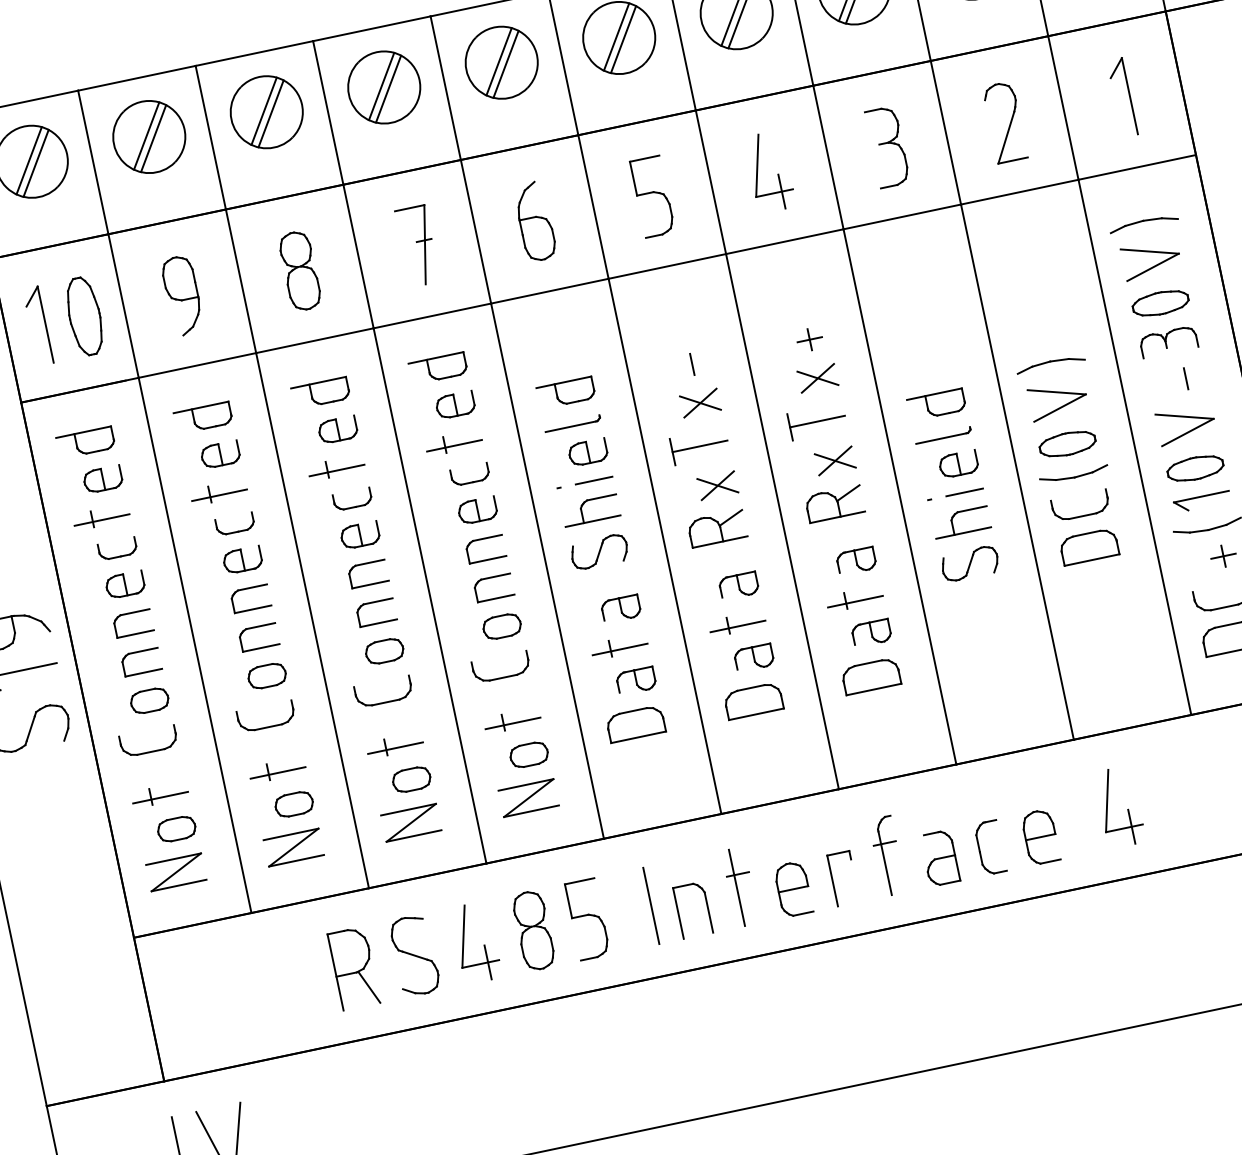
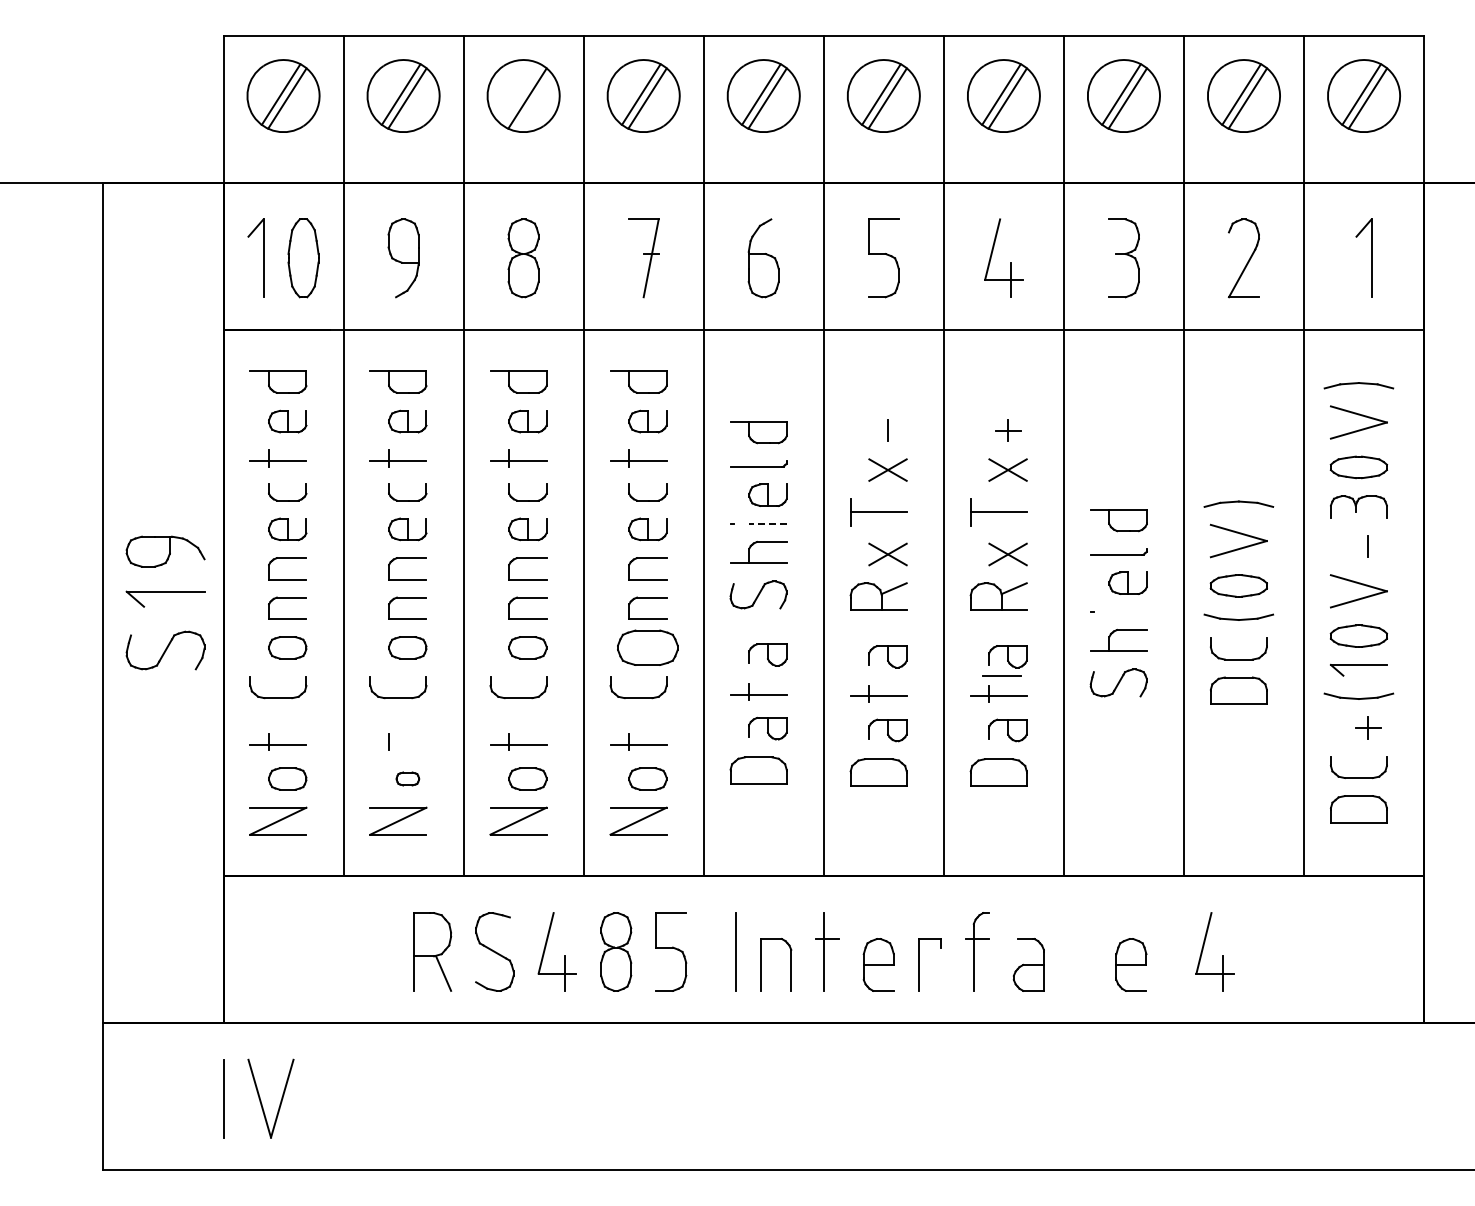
line: (263, 111) -> (520, 94), removed
line: (593, 480) -> (767, 523), solid -> dashed
line: (963, 492) -> (1001, 675), moved
part: (501, 626) -> (647, 647), size x1.6
line: (278, 772) -> (398, 744), removed
part: (293, 803) -> (407, 778), size x0.6
part: (979, 849) -> (1069, 964), removed

